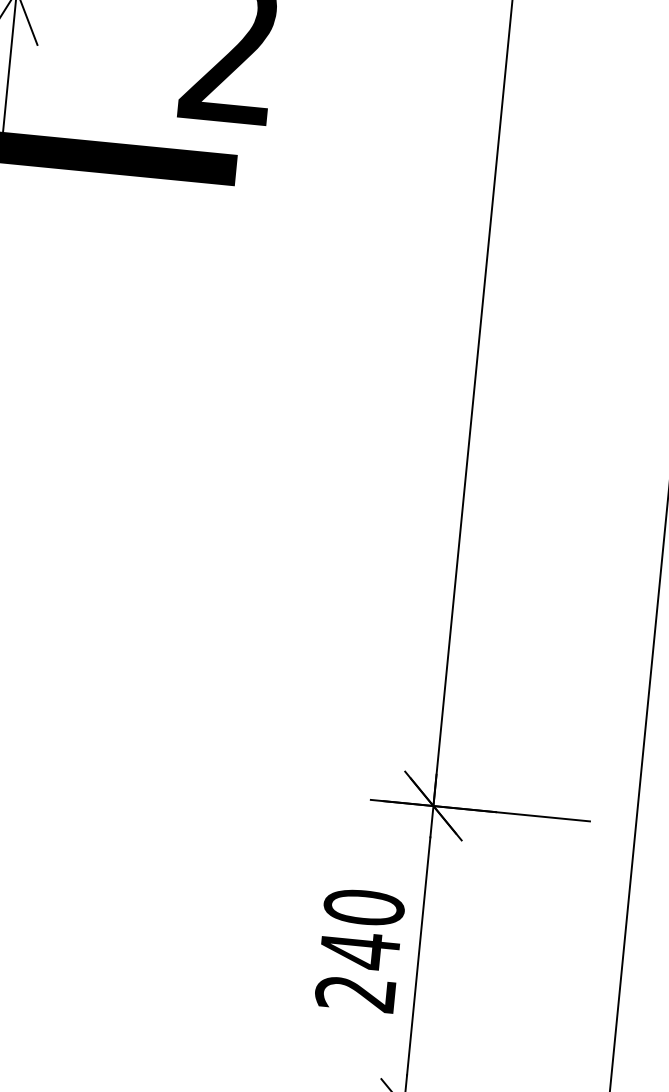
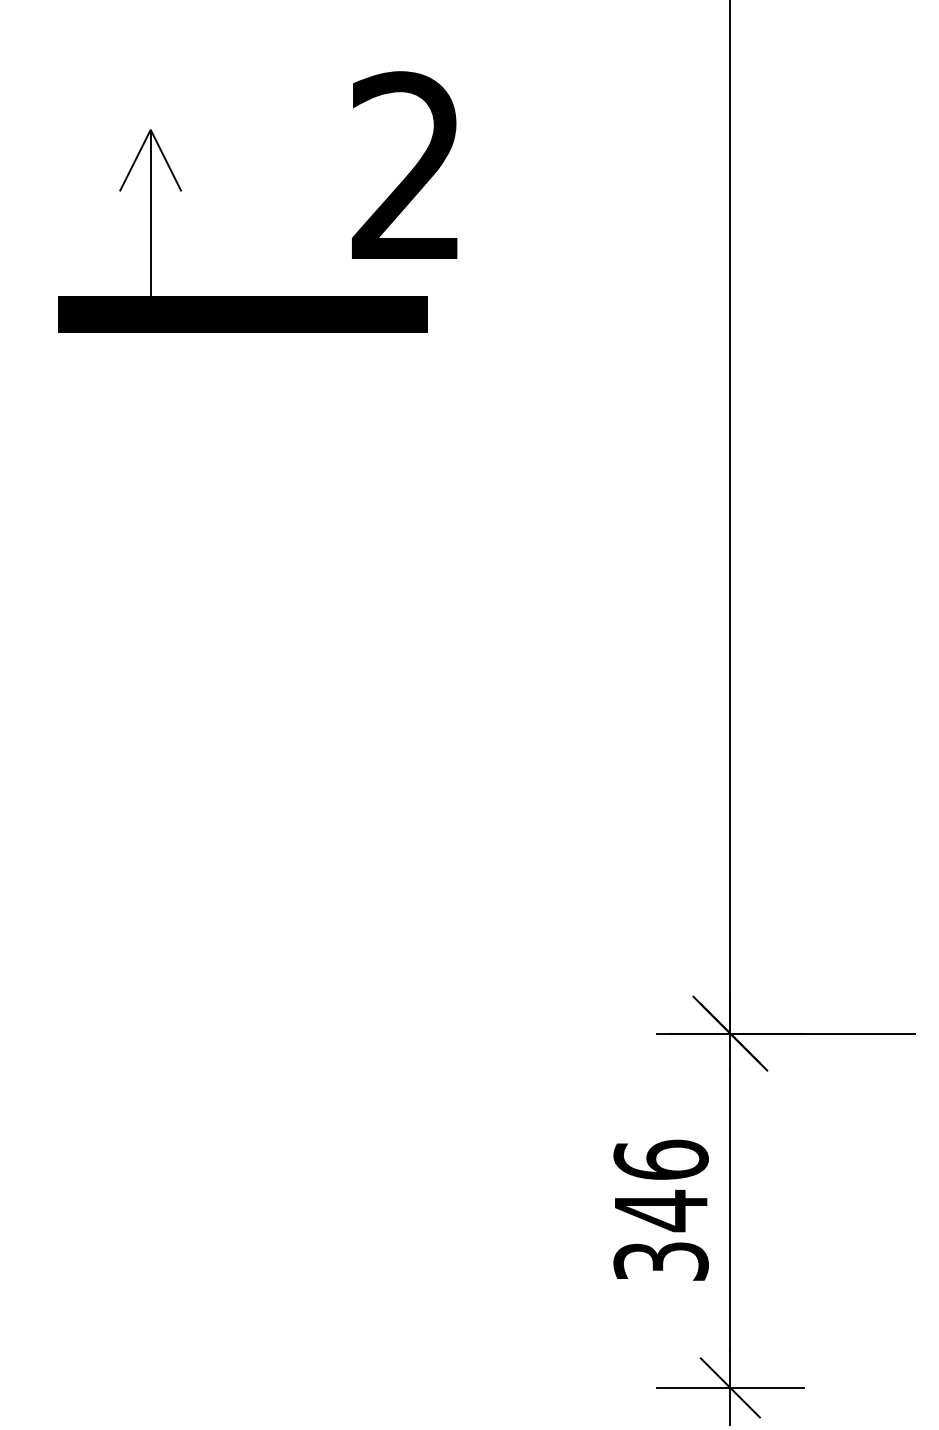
text: (359, 949) -> (660, 1209), 240 -> 346

